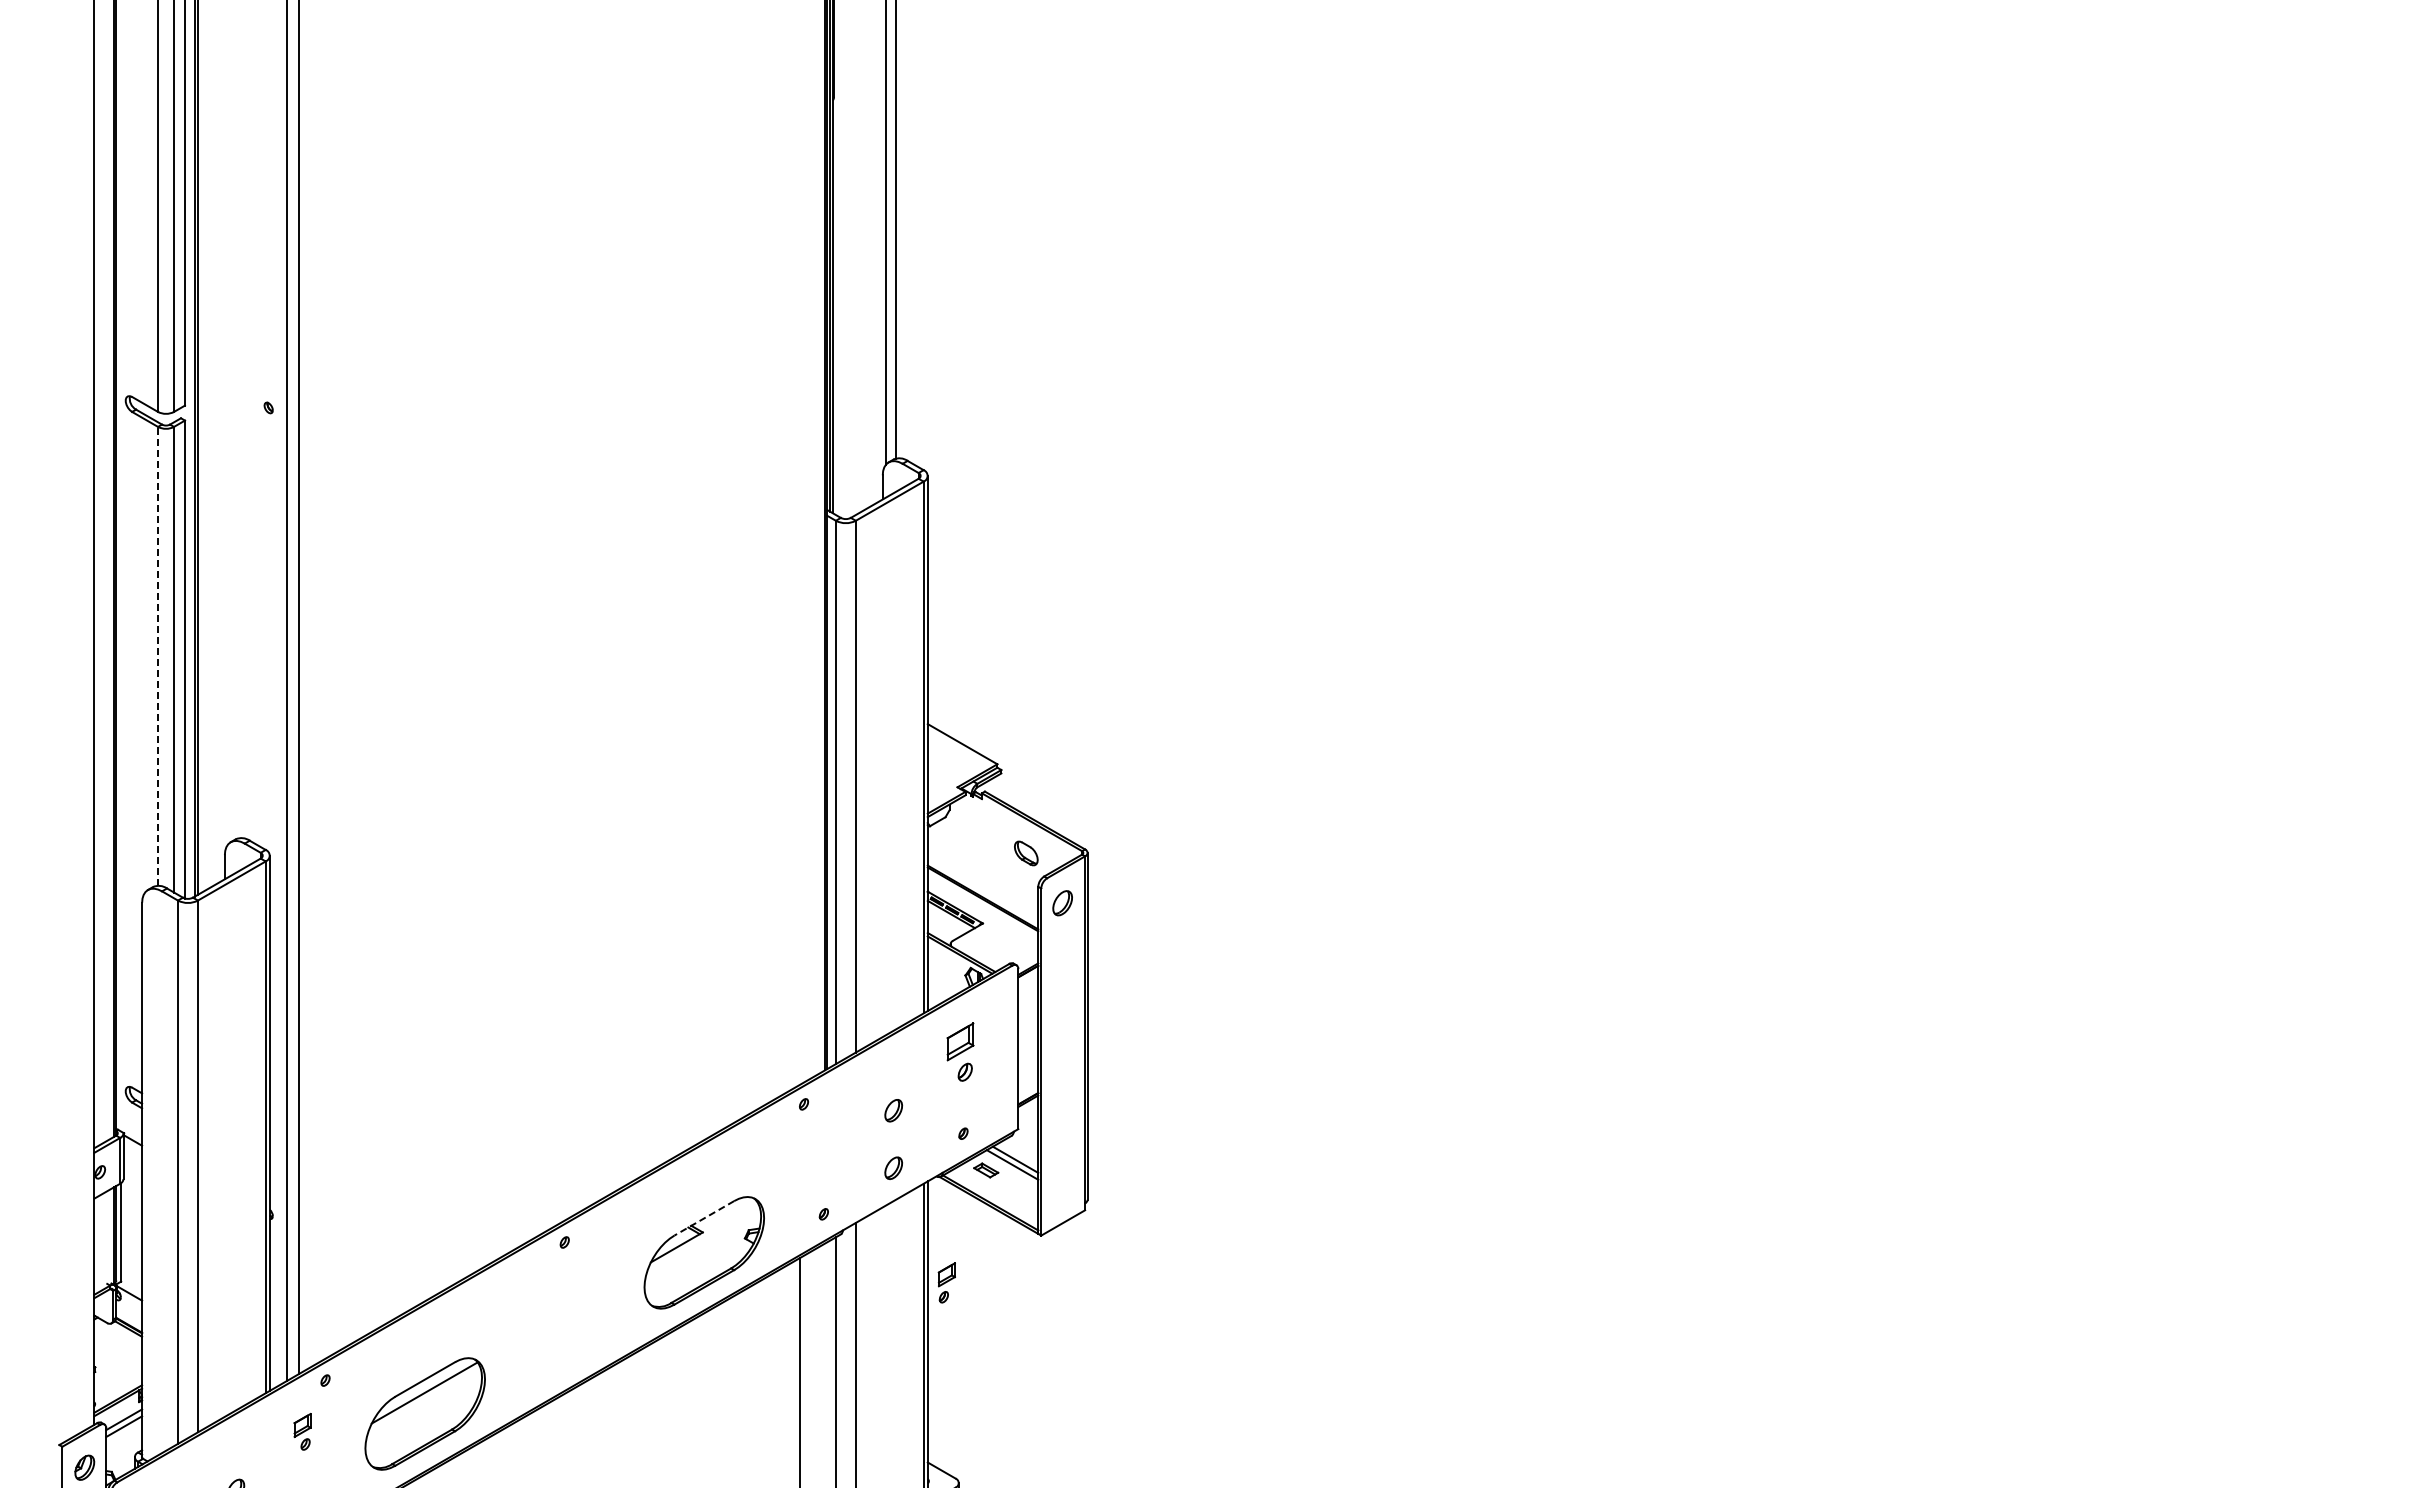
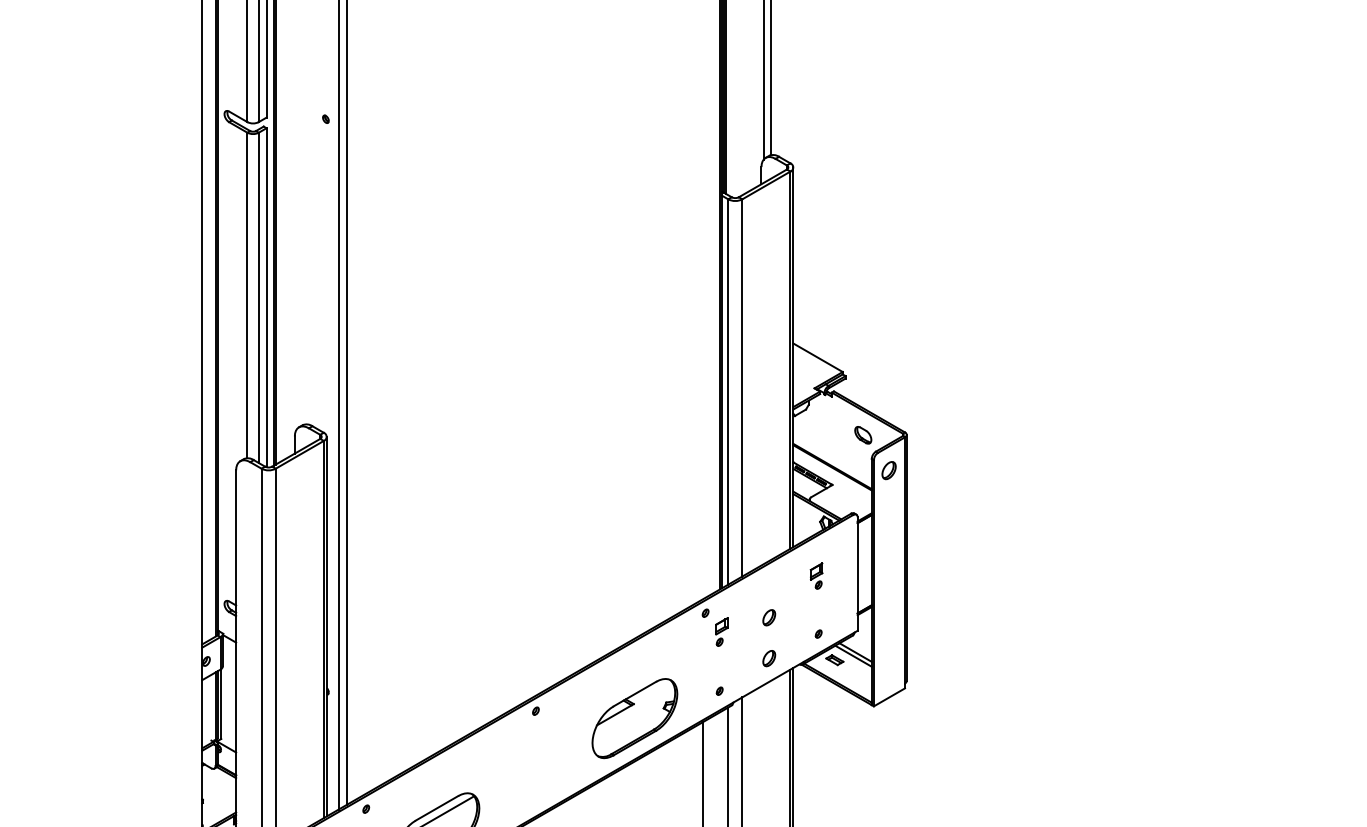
line: (158, 655) -> (247, 294), dashed -> solid
part: (960, 1051) -> (816, 575), size x0.62
line: (704, 1218) -> (635, 694), dashed -> solid
part: (946, 1282) -> (721, 631), moved

